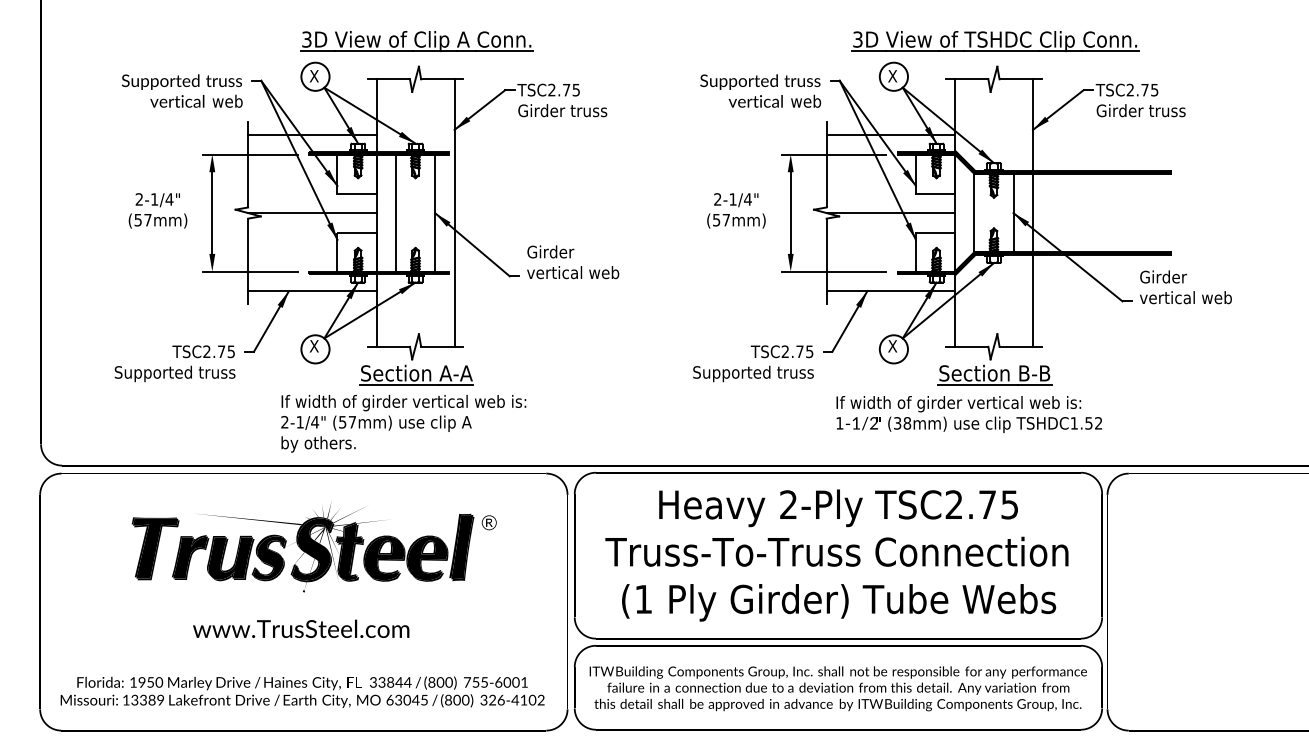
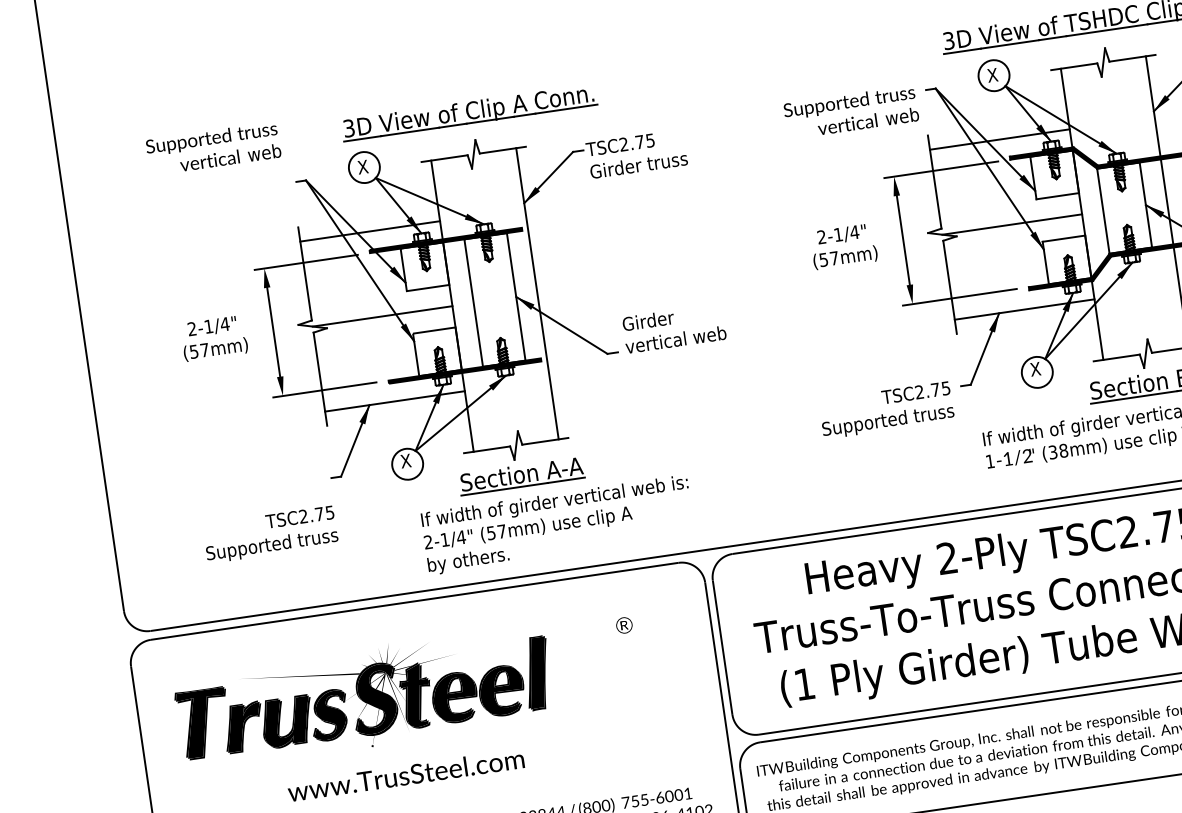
text: (181, 90) -> (212, 148), moved
text: (174, 363) -> (270, 534), moved
text: (403, 423) -> (557, 524), moved
part: (302, 547) -> (364, 698), moved
text: (301, 628) -> (406, 774), moved

